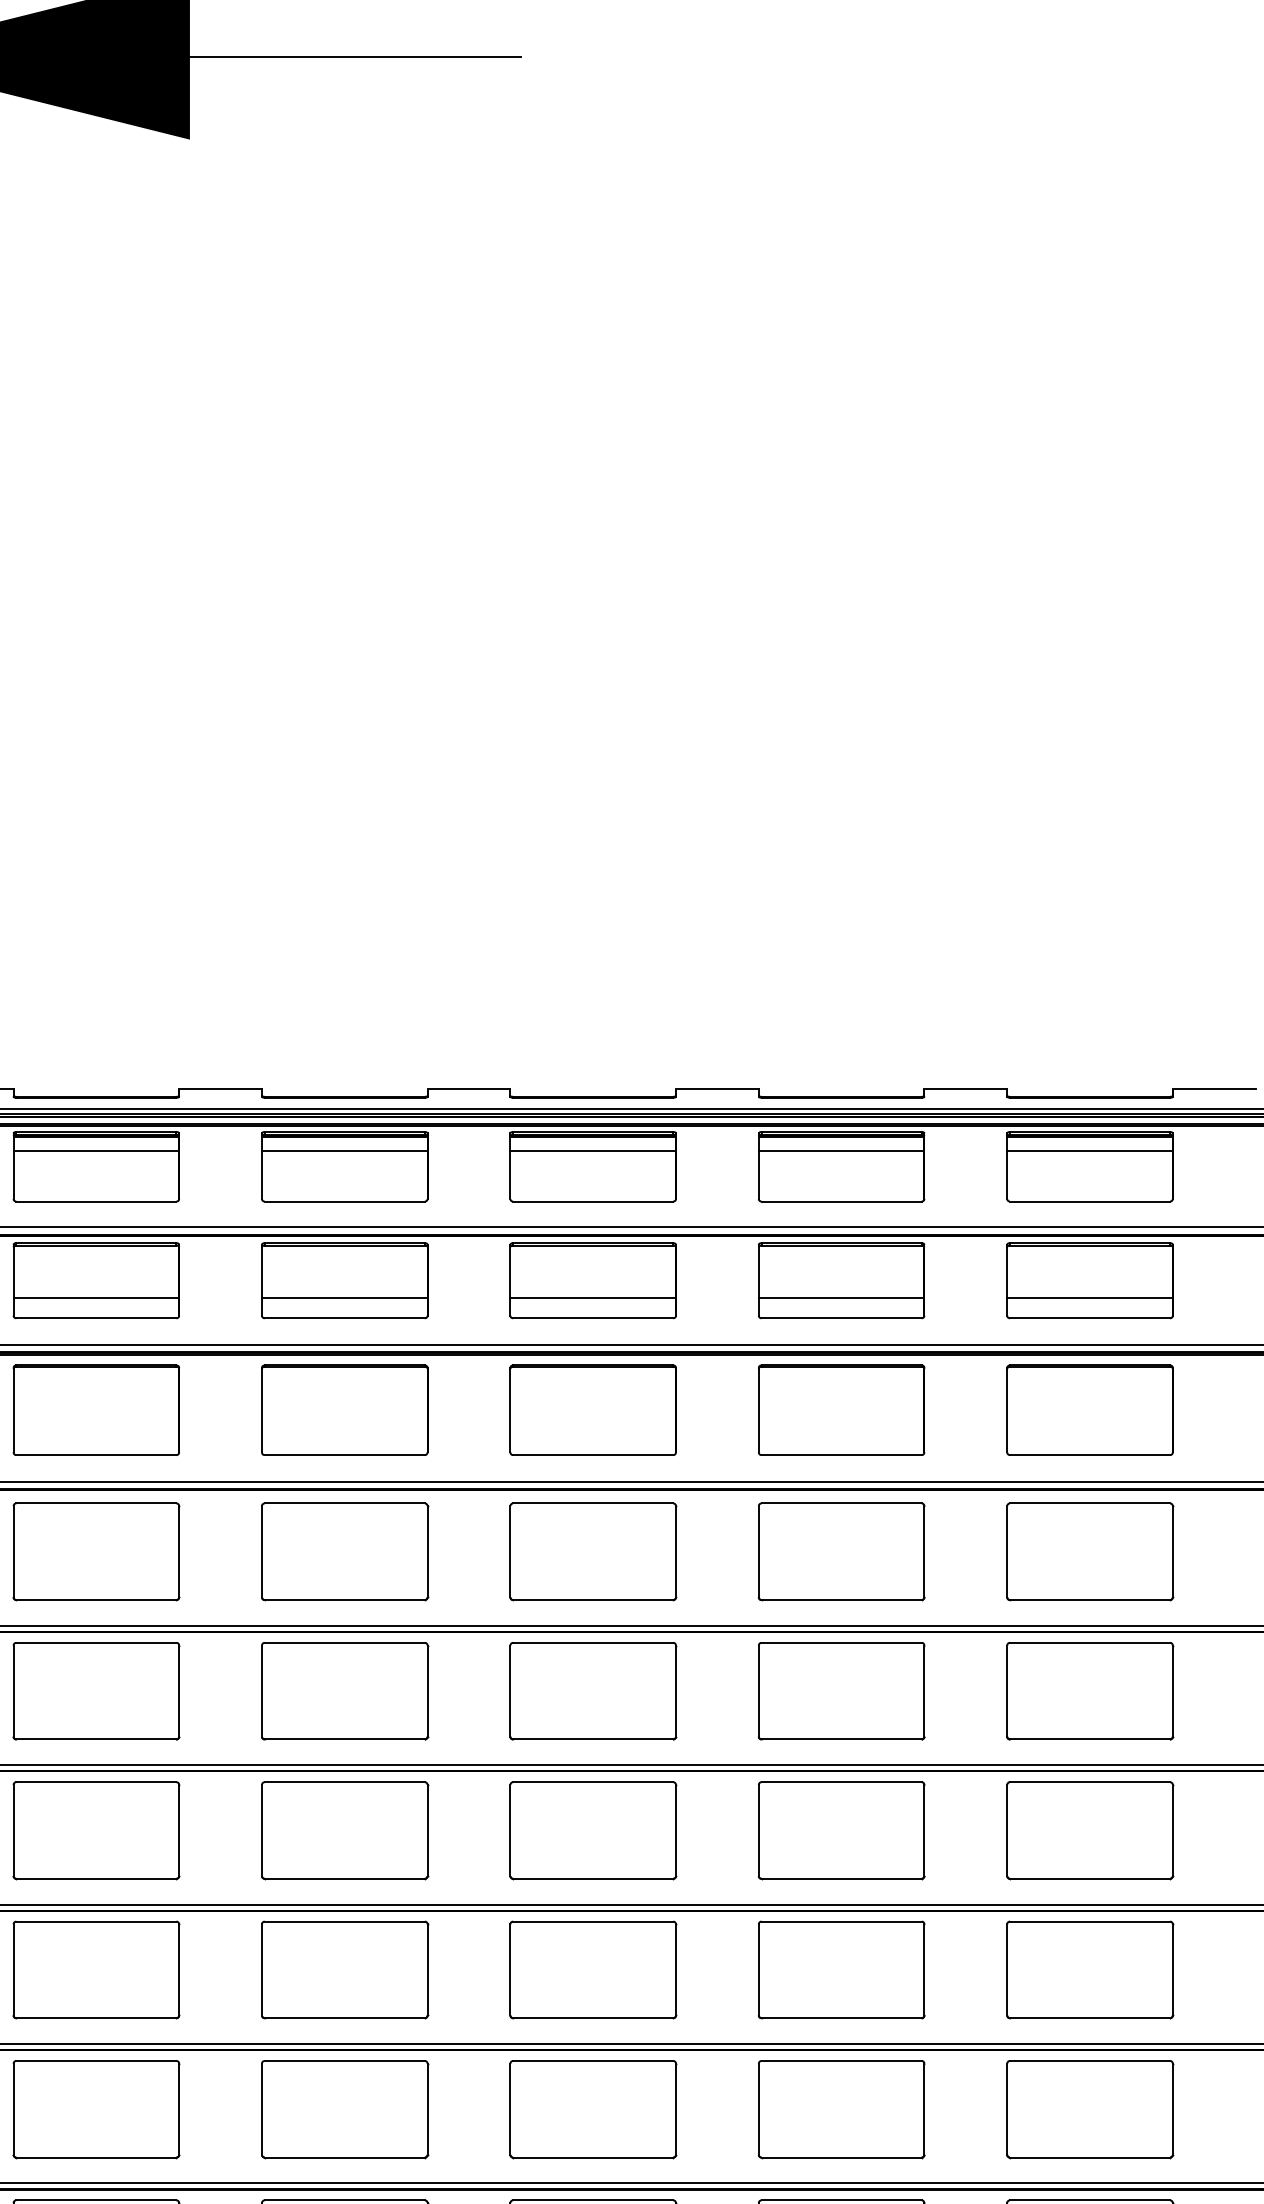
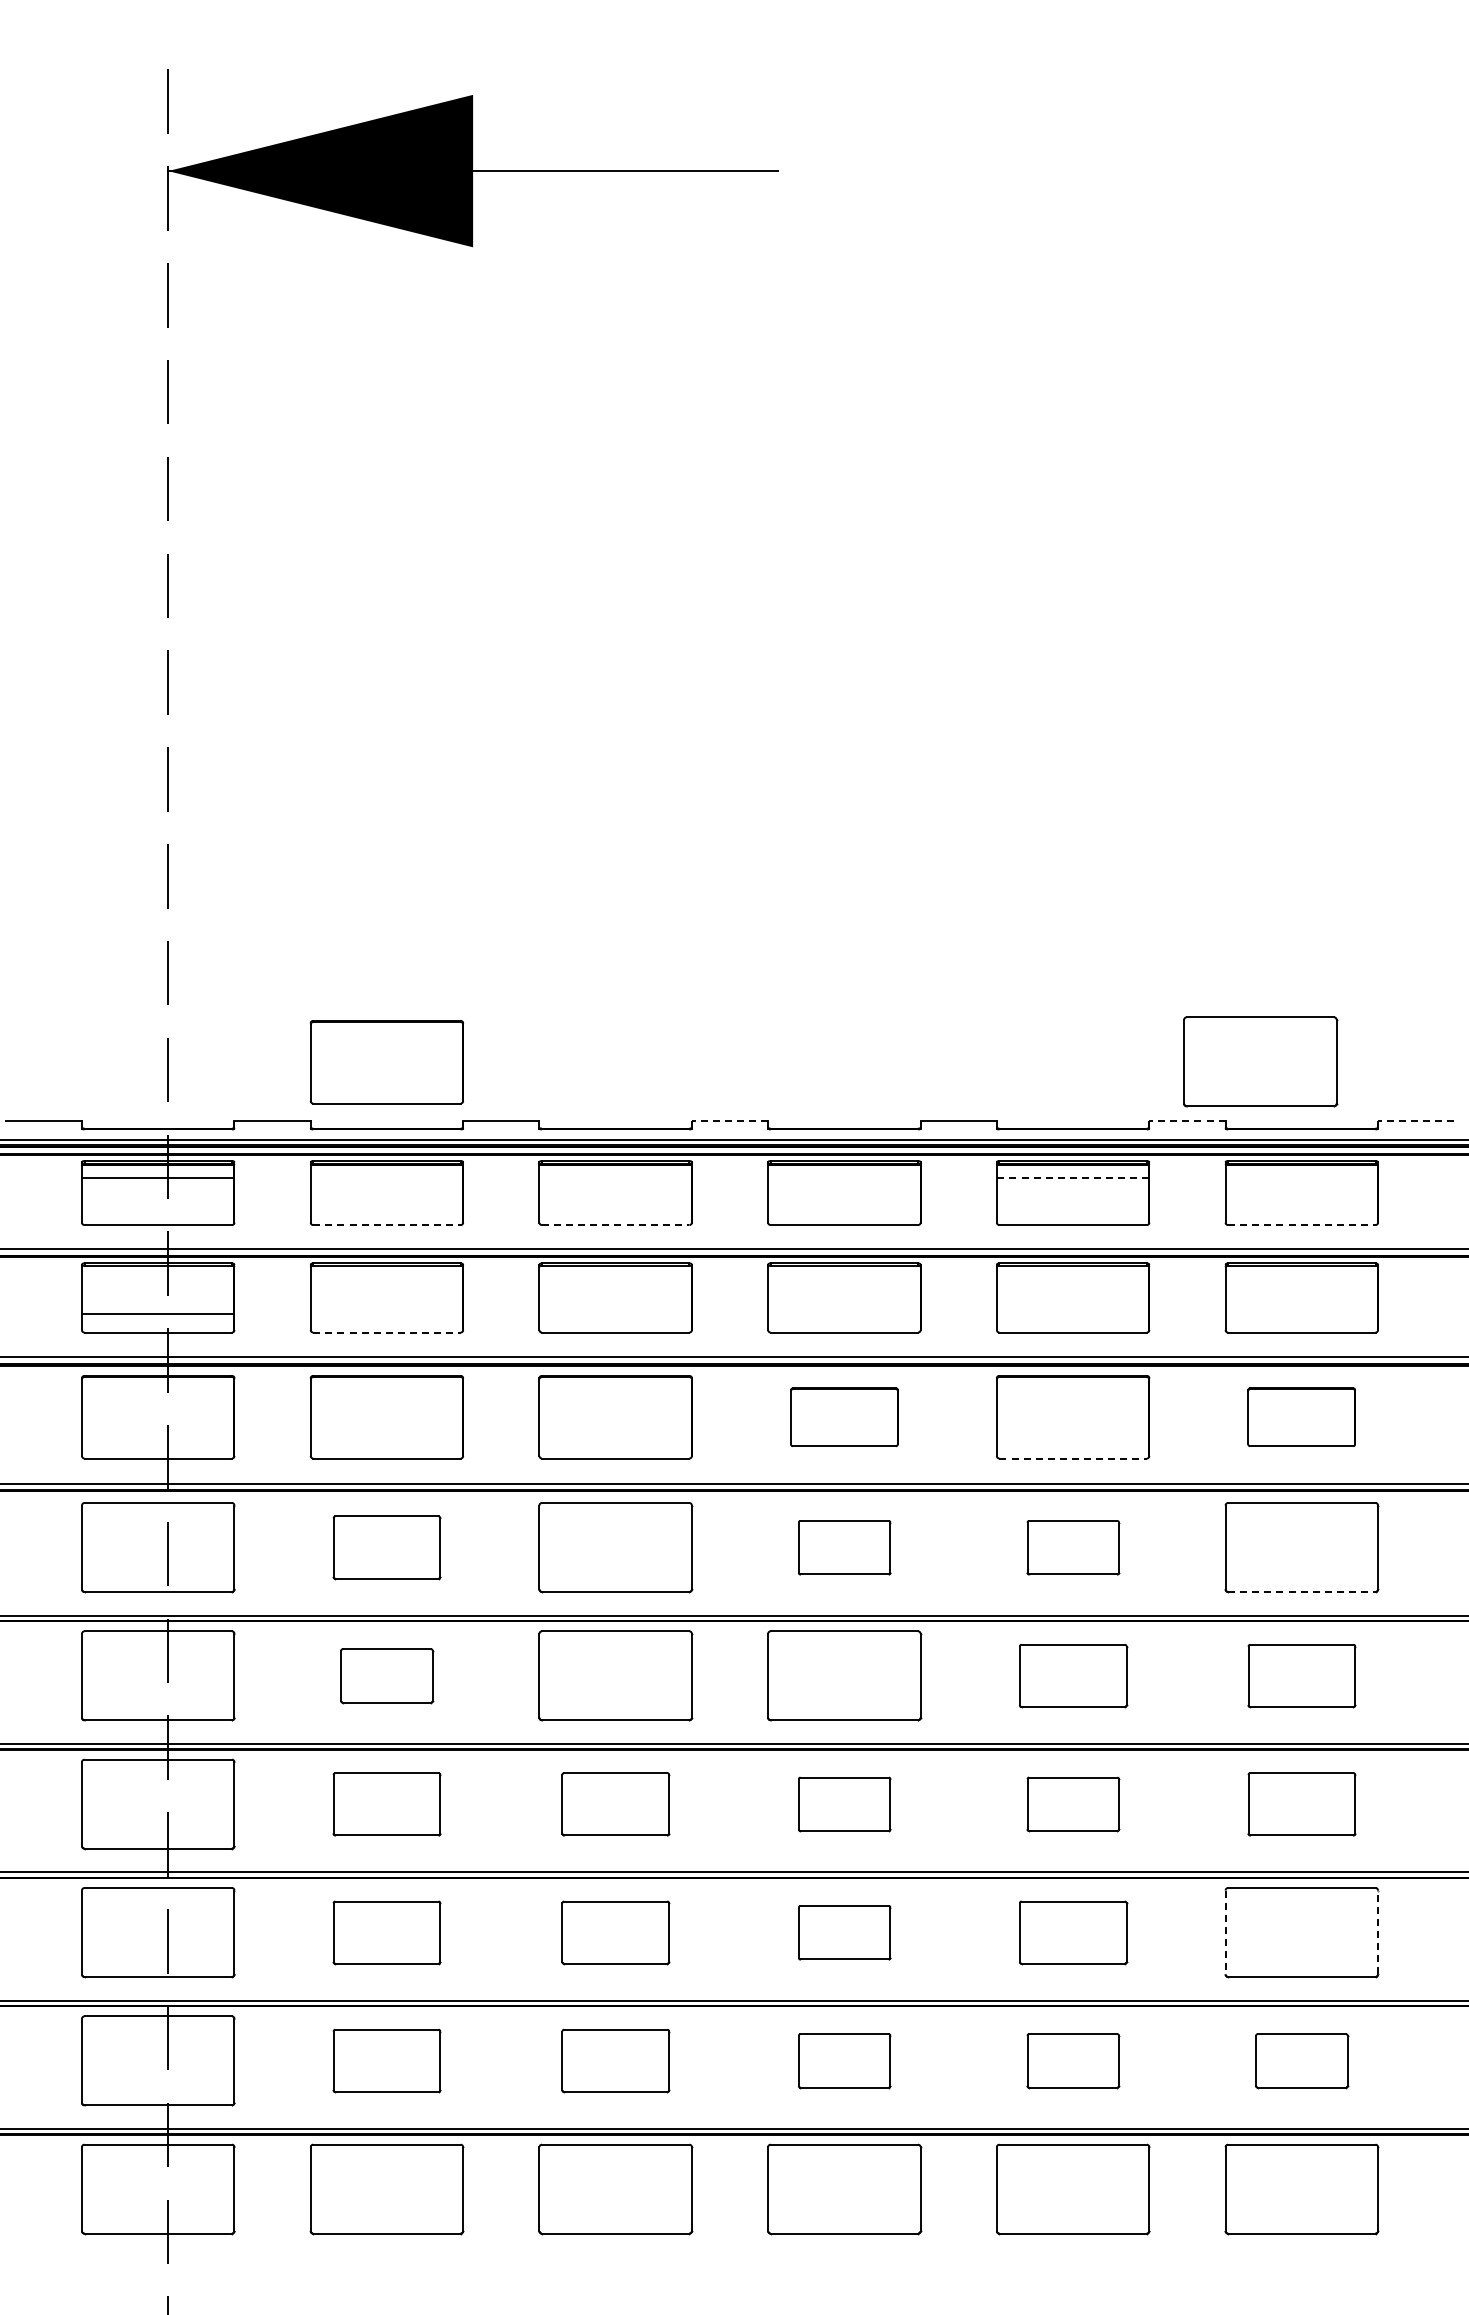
part: (1045, 1023) -> (1260, 1061), added
part: (95, 1025) -> (386, 1062), added
line: (468, 1089) -> (729, 1121), solid -> dashed
line: (964, 1089) -> (1186, 1121), solid -> dashed
line: (1213, 1089) -> (1415, 1121), solid -> dashed
line: (95, 1151) -> (386, 1178), removed
line: (344, 1151) -> (615, 1178), removed
line: (593, 1151) -> (844, 1178), removed
line: (840, 1151) -> (1072, 1178), solid -> dashed
line: (1089, 1151) -> (1301, 1178), removed
line: (95, 1202) -> (386, 1225), solid -> dashed
line: (344, 1202) -> (615, 1225), solid -> dashed
line: (1089, 1202) -> (1301, 1225), solid -> dashed
line: (95, 1298) -> (386, 1314), removed
line: (344, 1298) -> (615, 1314), removed
line: (593, 1298) -> (844, 1314), removed
line: (840, 1298) -> (1072, 1314), removed
line: (1089, 1298) -> (1301, 1314), removed
line: (95, 1318) -> (386, 1332), solid -> dashed
part: (593, 1410) -> (844, 1417), size x0.7
part: (1089, 1410) -> (1301, 1417), size x0.7
line: (842, 1455) -> (1073, 1458), solid -> dashed
part: (95, 1551) -> (386, 1547), size x0.7
part: (593, 1551) -> (844, 1547), size x0.6
part: (842, 1551) -> (1073, 1547), size x0.6
line: (1089, 1599) -> (1301, 1591), solid -> dashed
part: (95, 1690) -> (386, 1675), size x0.6
part: (842, 1690) -> (1073, 1675), size x0.7
part: (1089, 1690) -> (1301, 1675), size x0.7
part: (95, 1830) -> (386, 1804), size x0.7
part: (344, 1830) -> (615, 1804), size x0.7
part: (593, 1830) -> (844, 1804), size x0.6
part: (842, 1830) -> (1073, 1804), size x0.6
part: (1089, 1830) -> (1301, 1804), size x0.7
part: (95, 1969) -> (386, 1932), size x0.7
part: (344, 1969) -> (615, 1932), size x0.7
part: (593, 1969) -> (844, 1932), size x0.6
part: (842, 1969) -> (1073, 1932), size x0.7
line: (1007, 1969) -> (1225, 1932), solid -> dashed
line: (1173, 1969) -> (1378, 1932), solid -> dashed
part: (95, 2108) -> (386, 2060), size x0.7
part: (344, 2108) -> (615, 2060), size x0.7
part: (593, 2108) -> (844, 2060), size x0.6
part: (842, 2108) -> (1073, 2060), size x0.6
part: (1089, 2108) -> (1301, 2060), size x0.6

